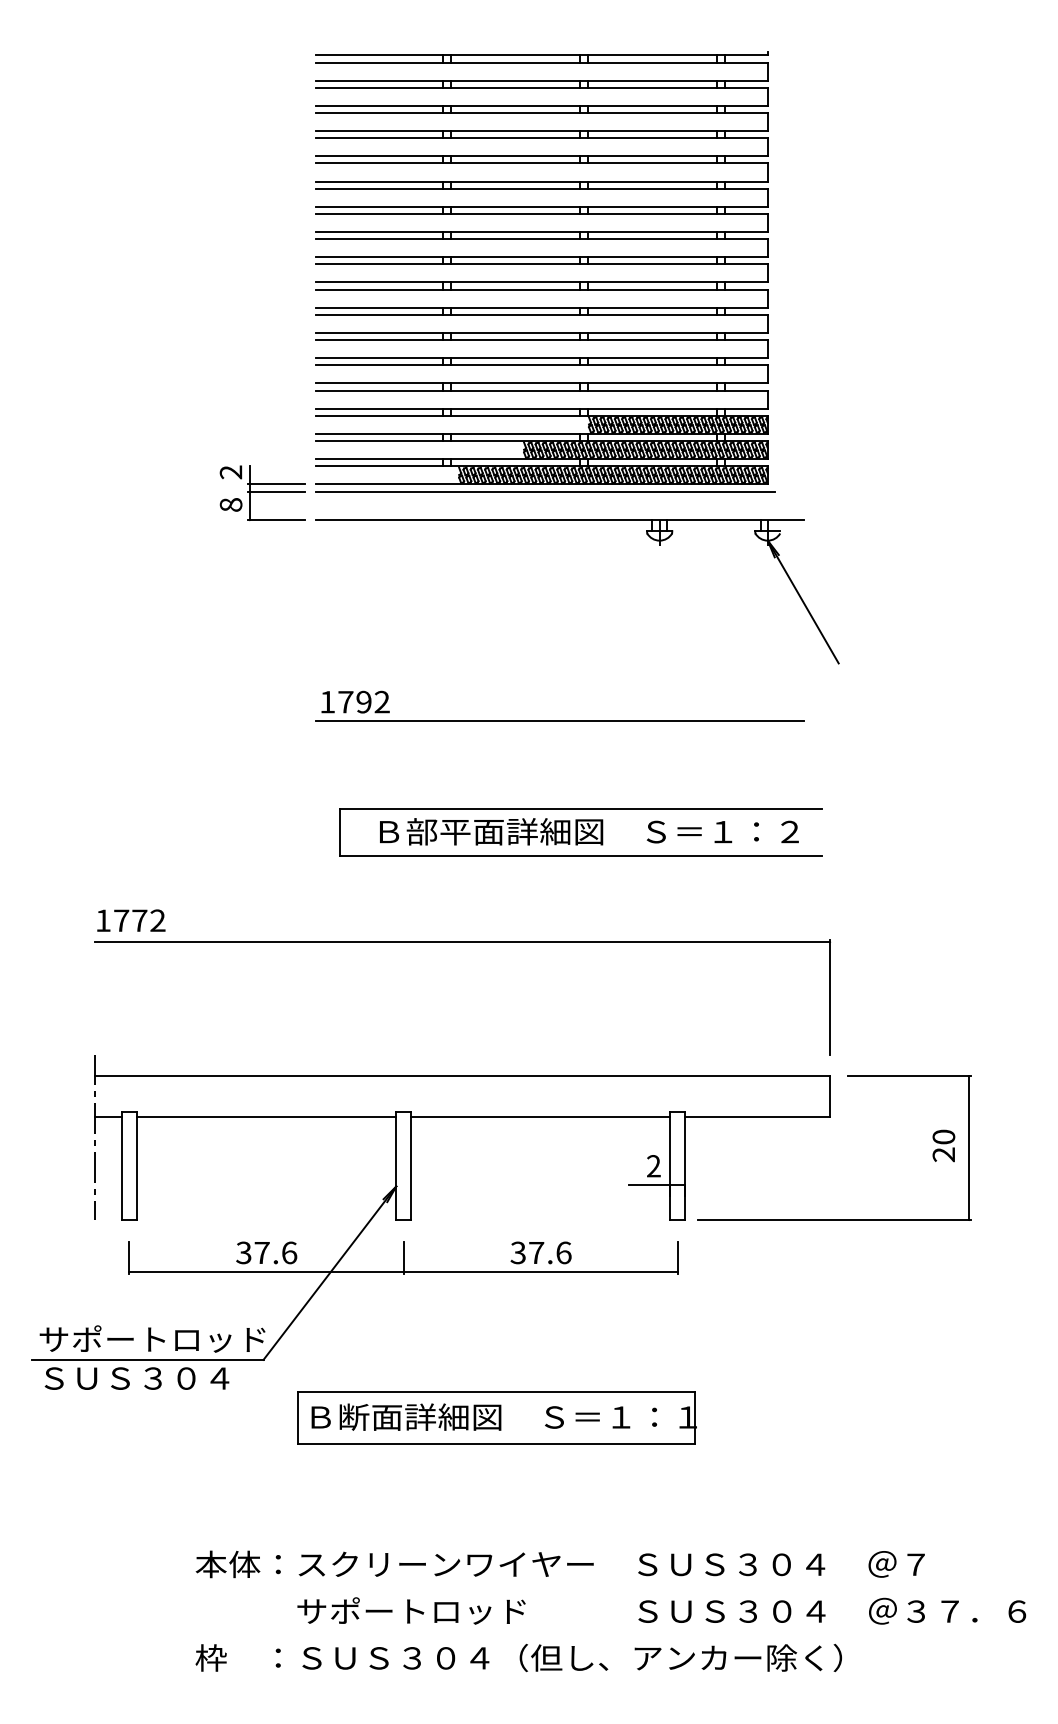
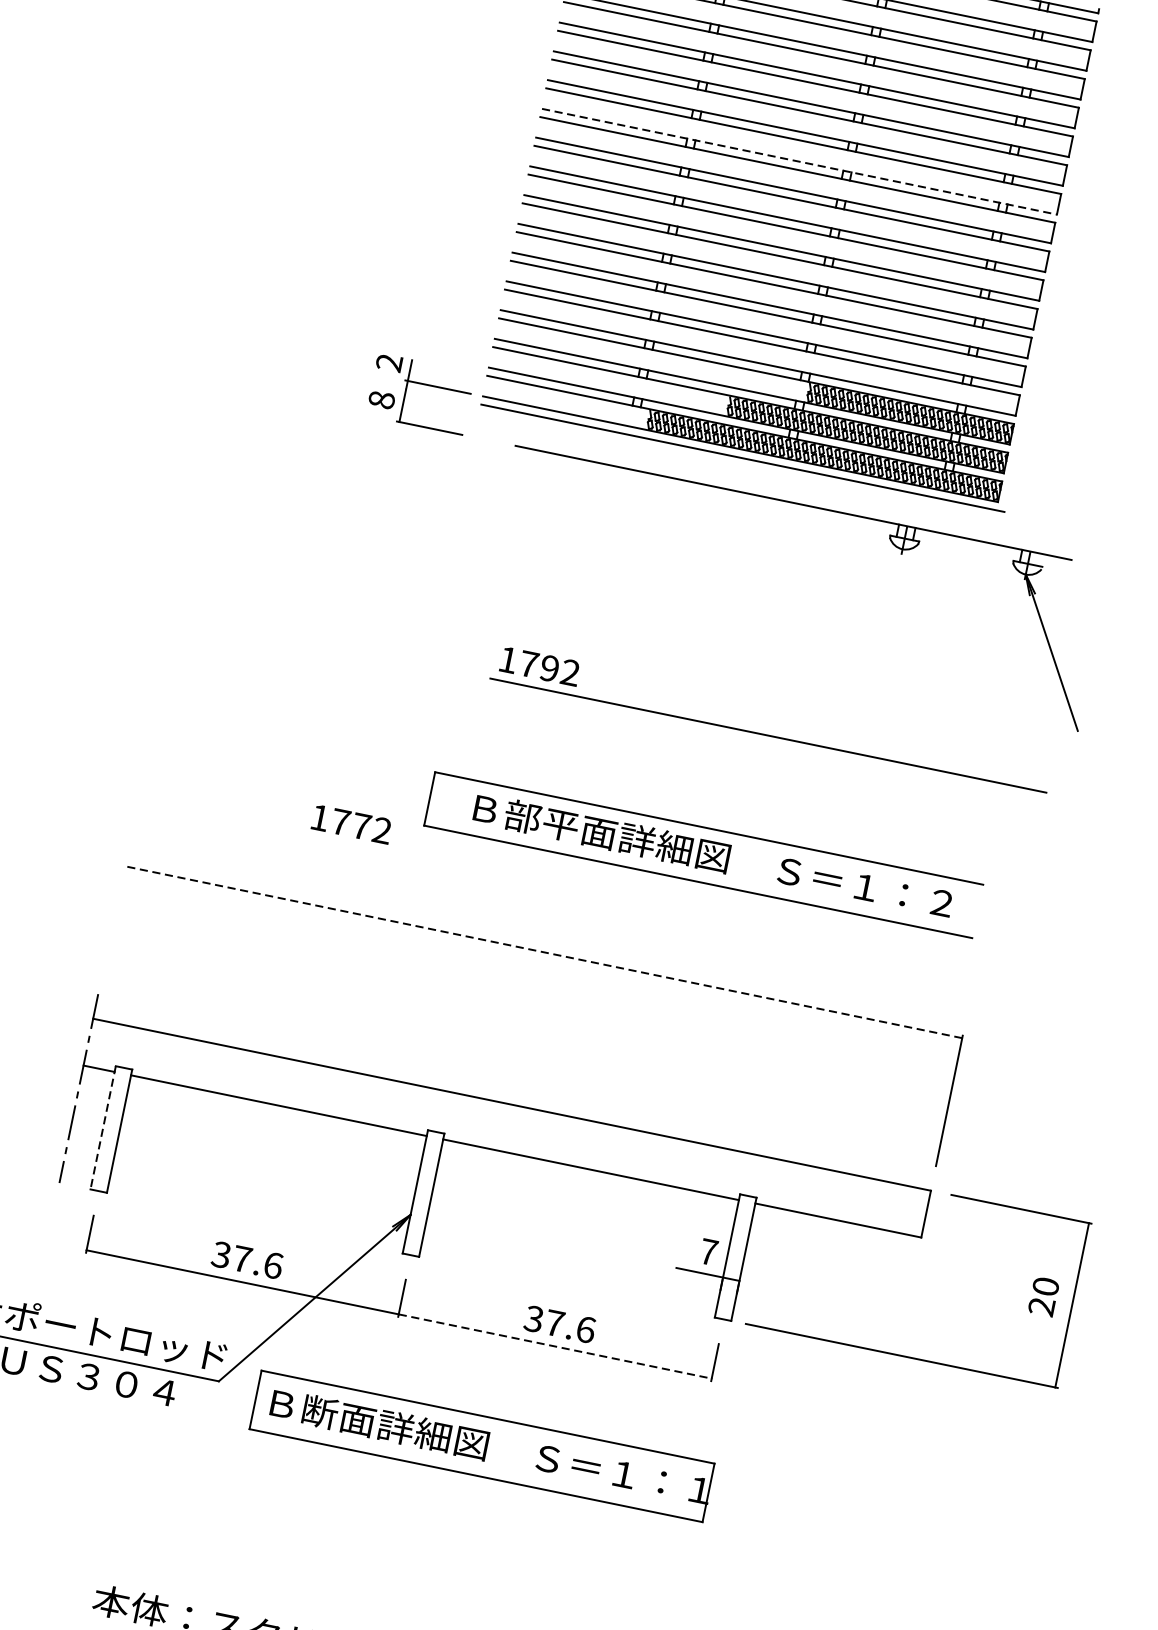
line: (542, 232) -> (800, 162), solid -> dashed
line: (275, 491) -> (435, 395), removed
part: (577, 520) -> (813, 507), moved
part: (559, 720) -> (768, 735), moved
text: (131, 920) -> (352, 824), moved
line: (462, 942) -> (543, 952), solid -> dashed
line: (122, 1166) -> (103, 1128), solid -> dashed
text: (653, 1166) -> (708, 1252), 2 -> 7
line: (541, 1272) -> (555, 1346), solid -> dashed
part: (496, 1417) -> (482, 1445), moved

